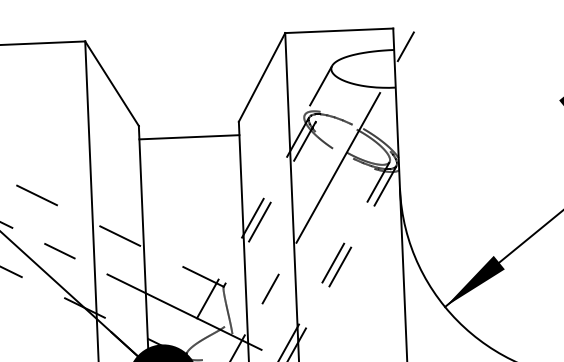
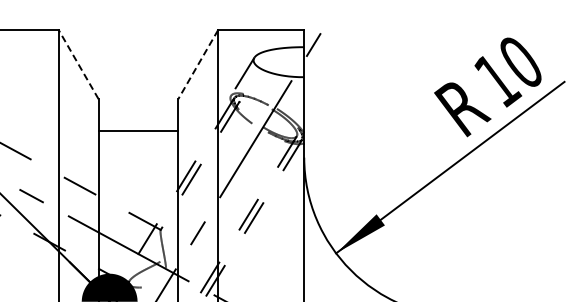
line: (262, 77) -> (198, 64), solid -> dashed
line: (111, 83) -> (78, 64), solid -> dashed
line: (189, 136) -> (138, 130), moved

